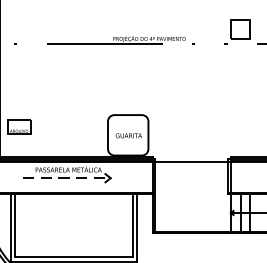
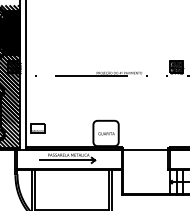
hatch: (240, 29) -> (176, 67), added
line: (68, 178) -> (68, 160), dashed -> solid

